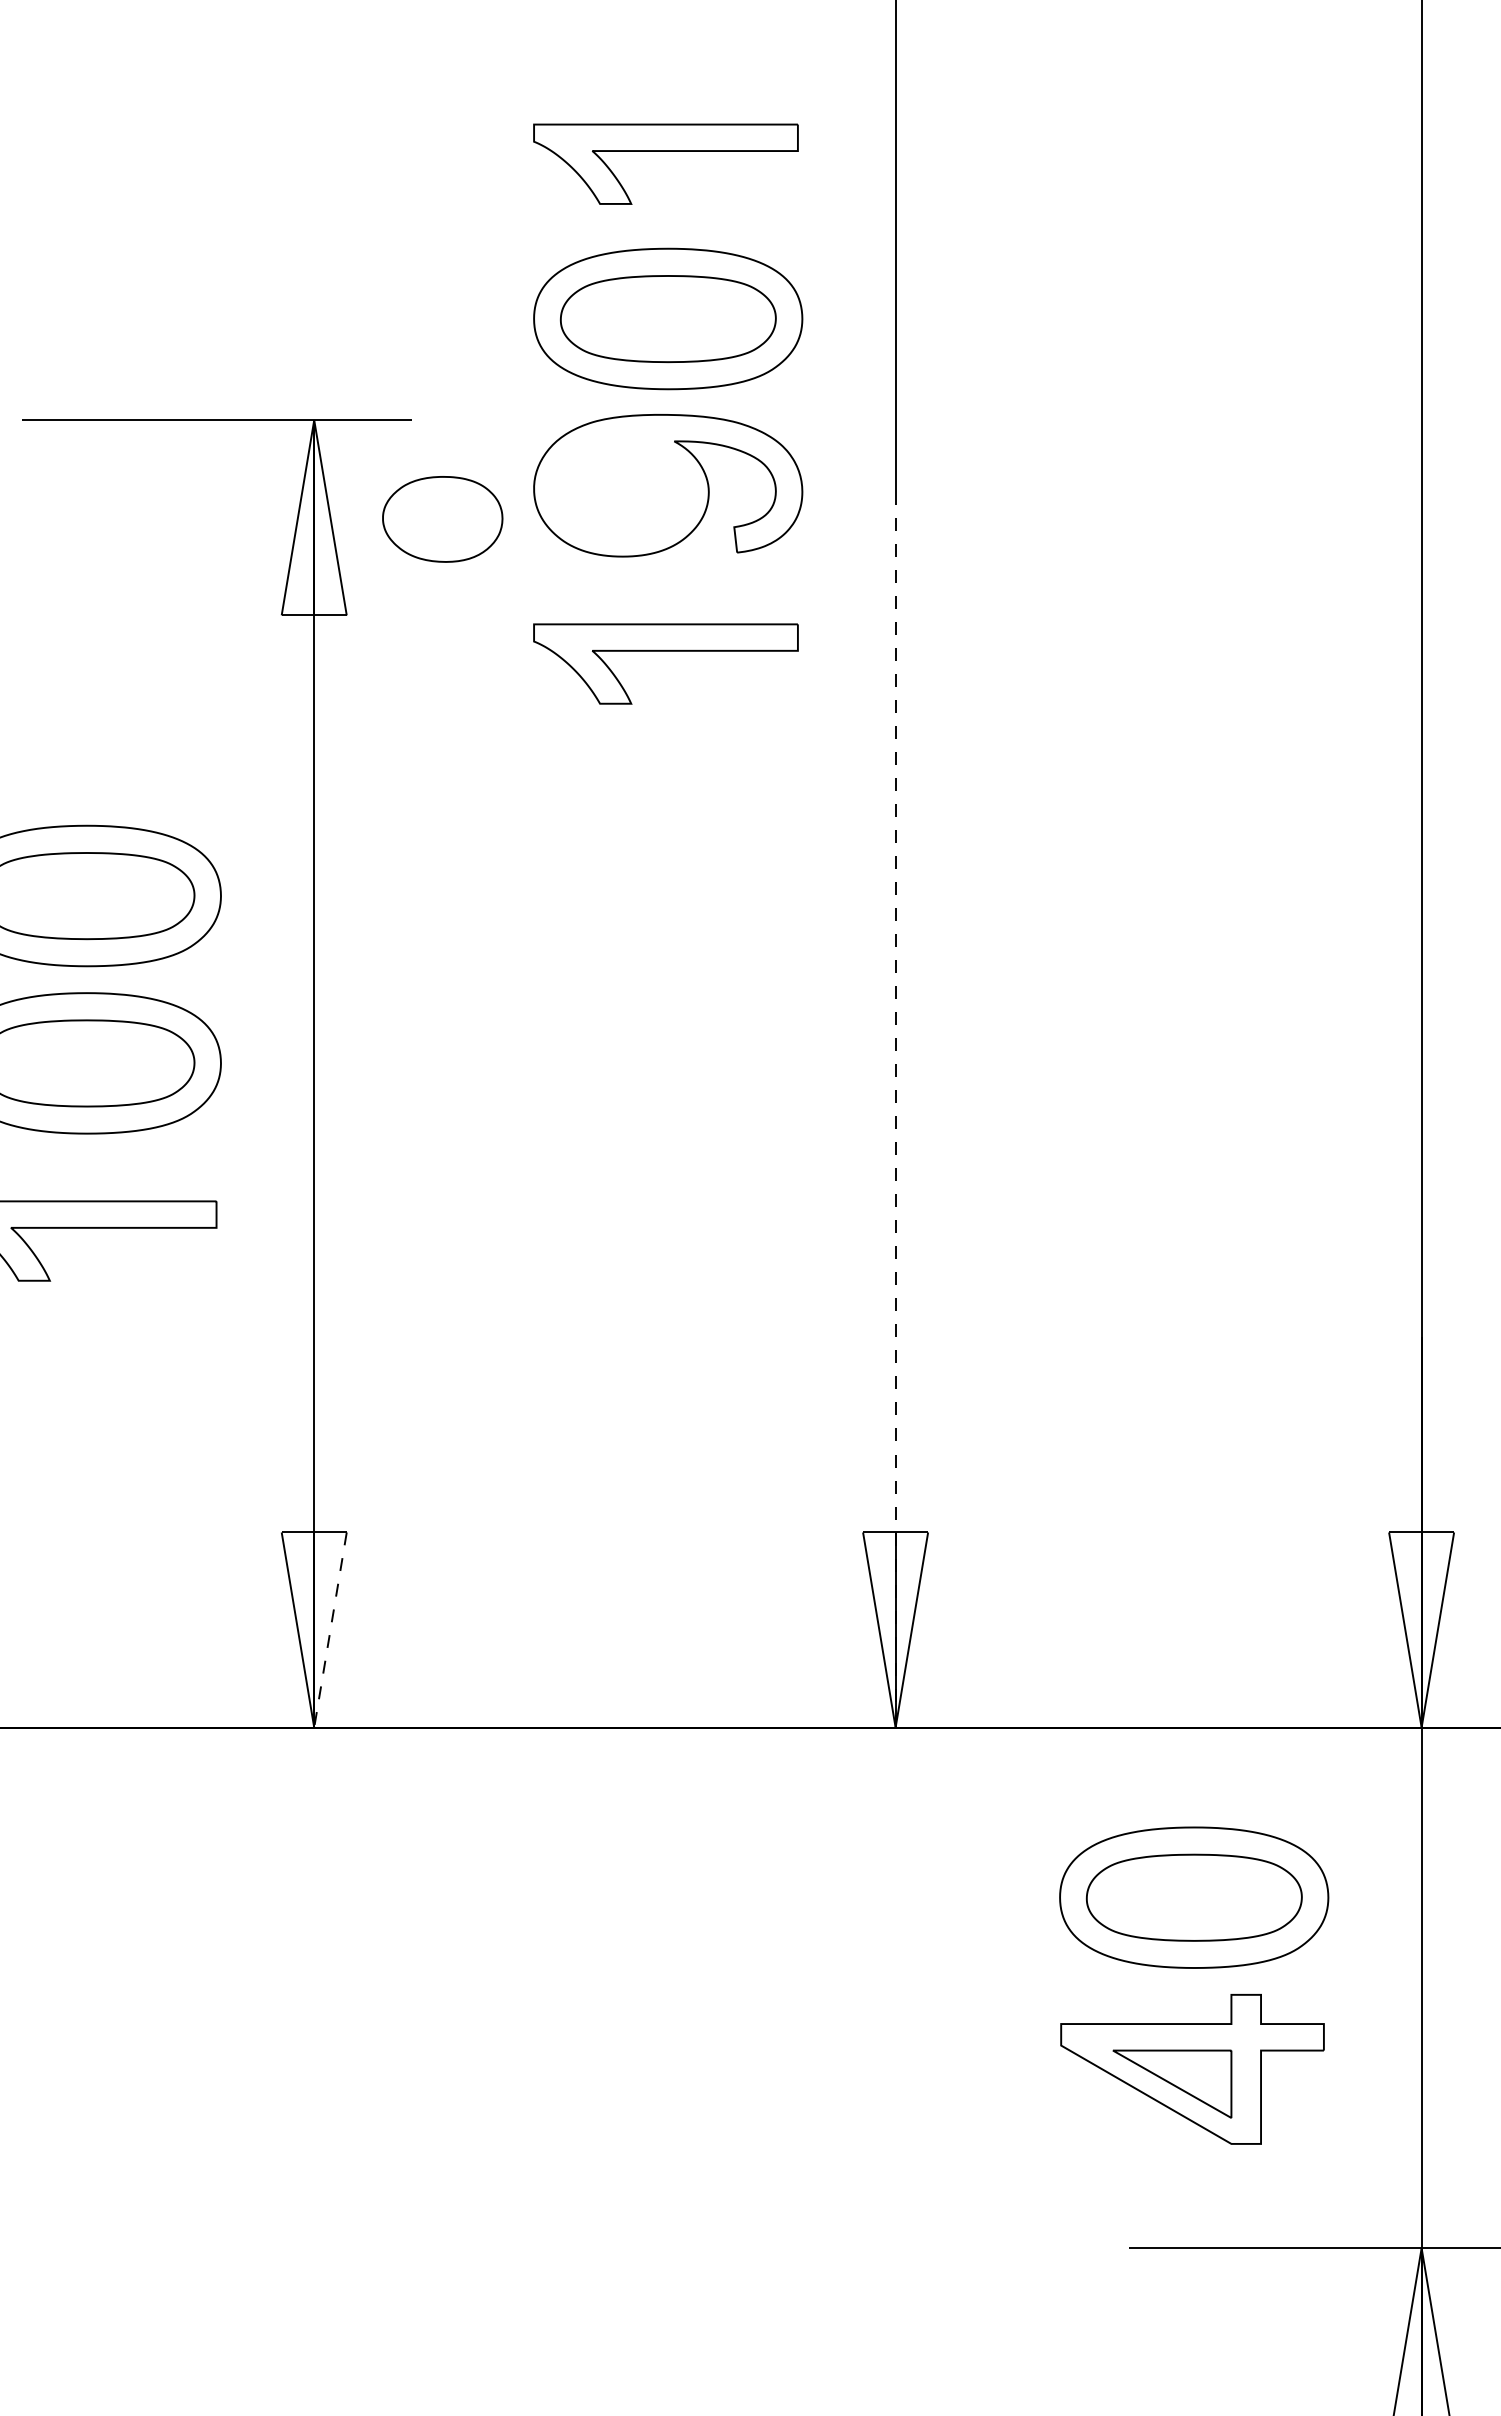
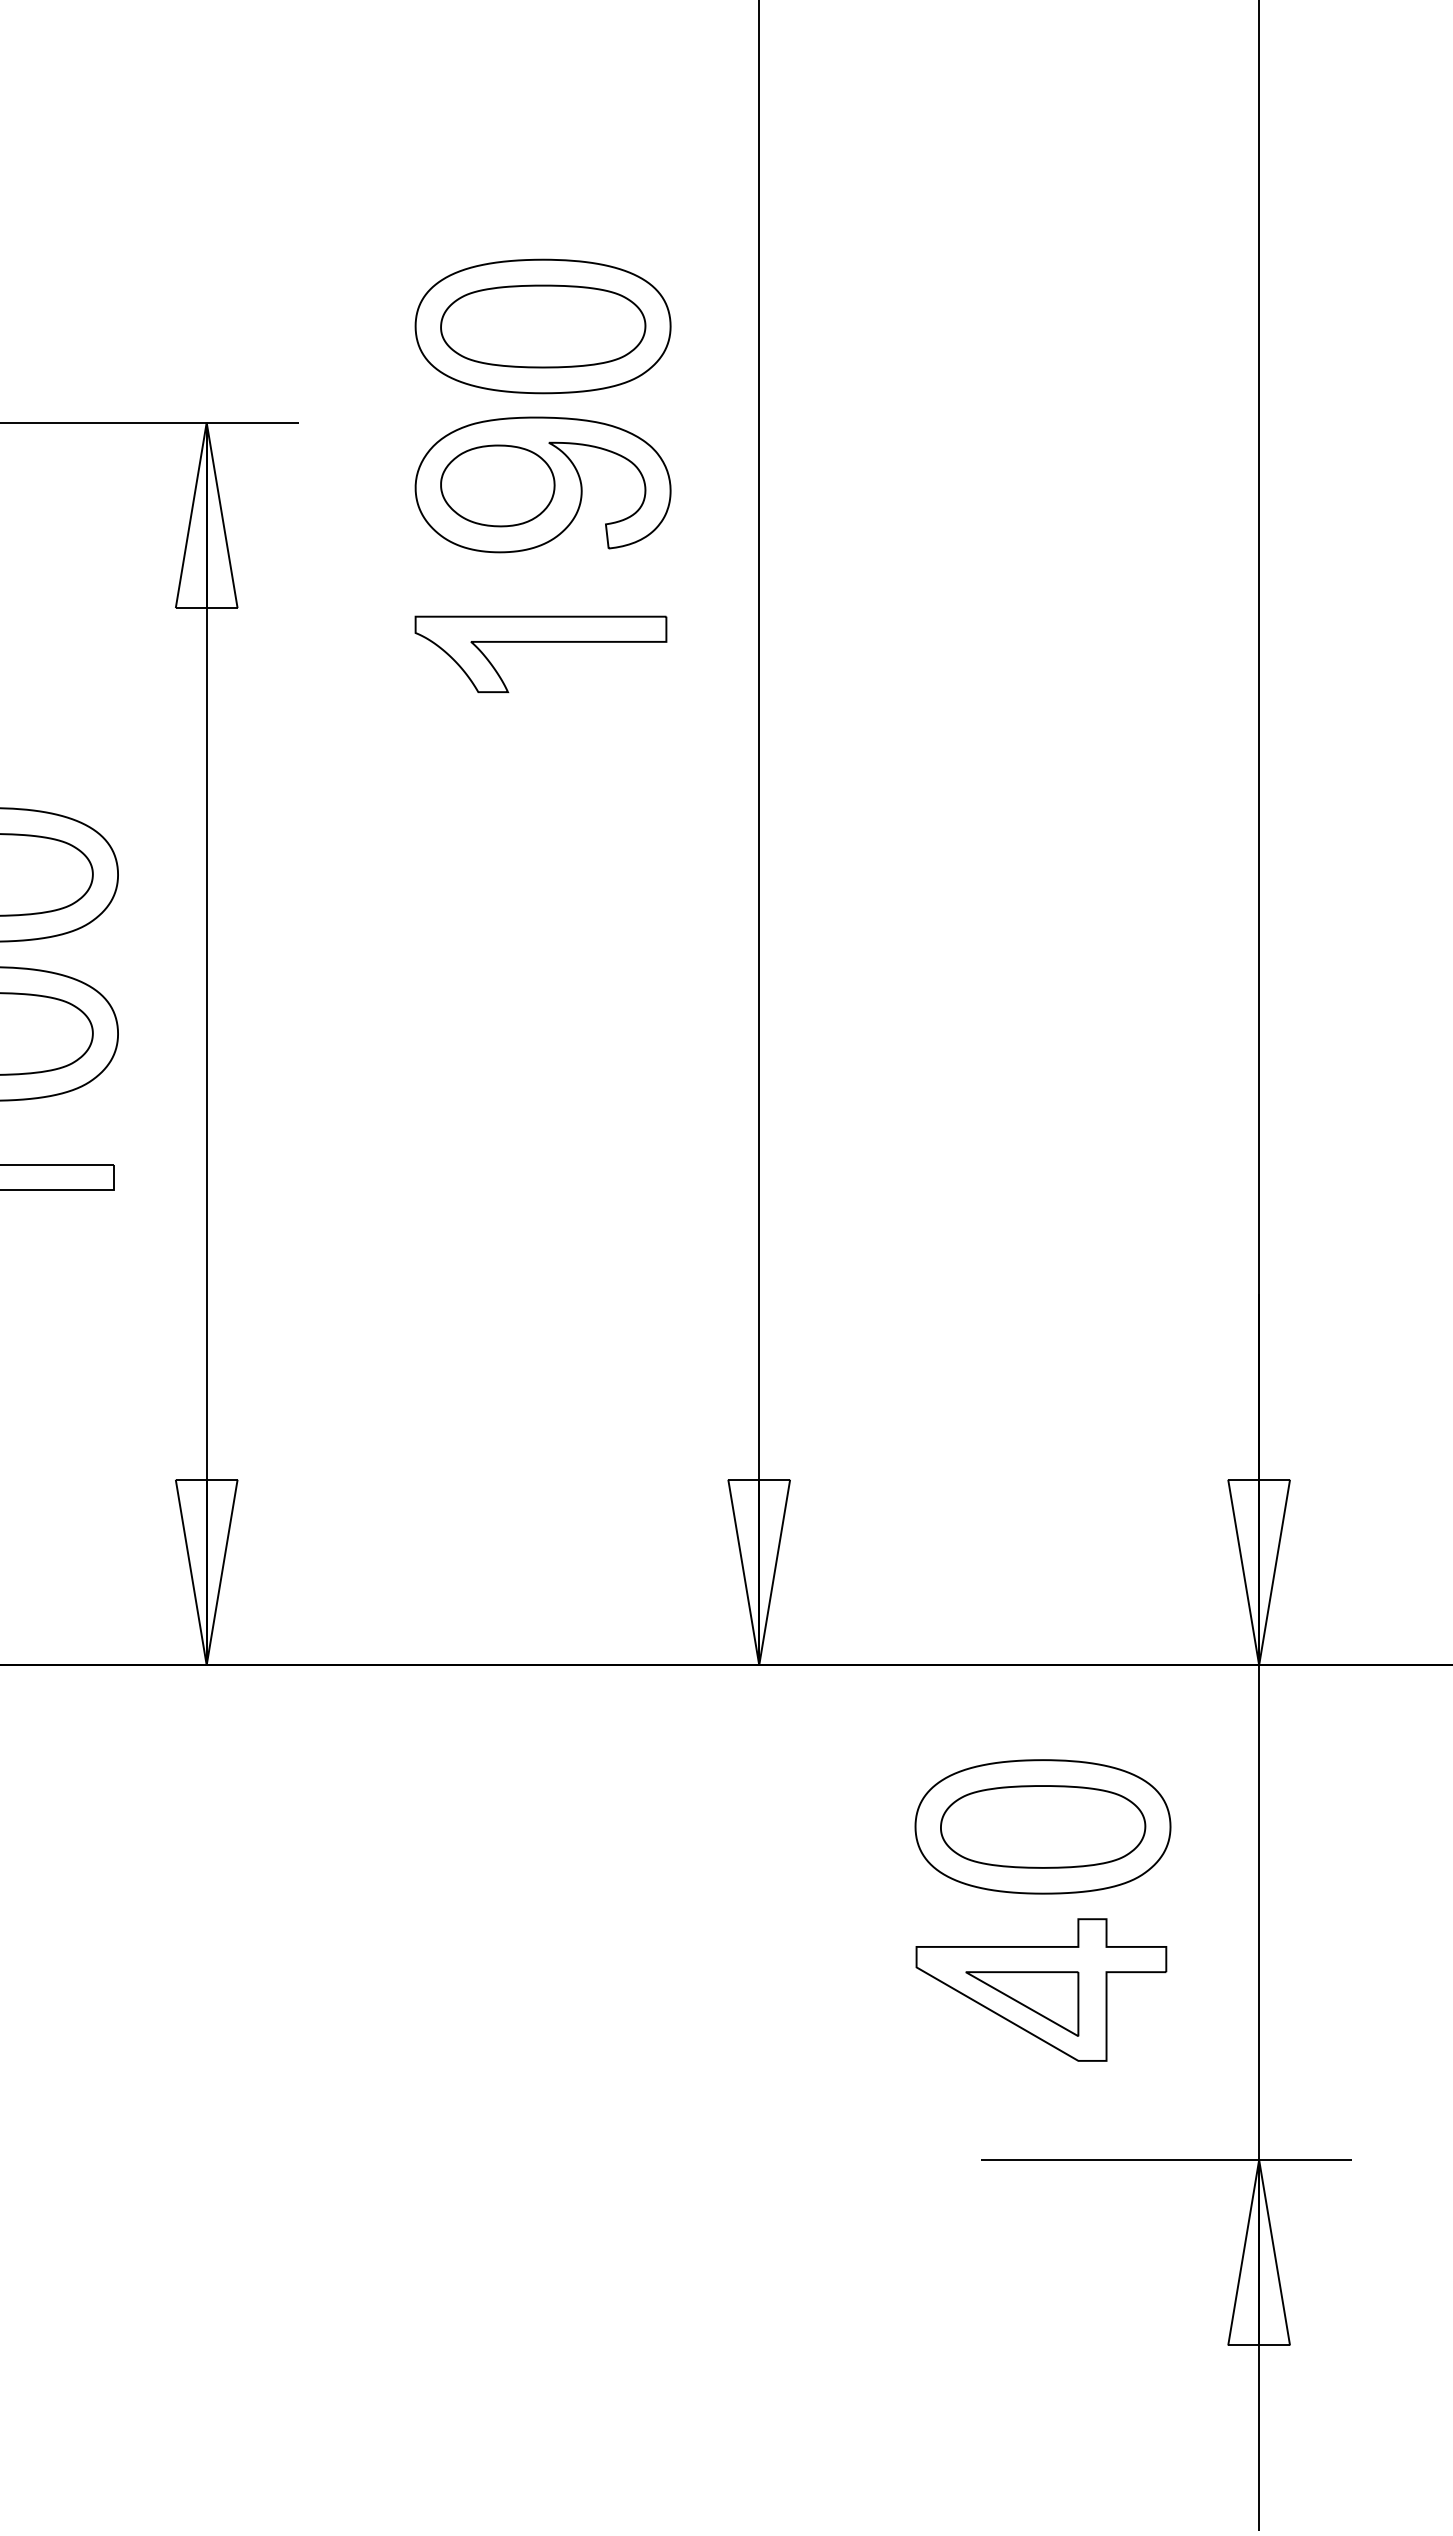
part: (665, 151) -> (540, 167), removed
part: (442, 518) -> (497, 485), moved
line: (895, 1112) -> (759, 1080), dashed -> solid
line: (330, 1630) -> (222, 1572), dashed -> solid

